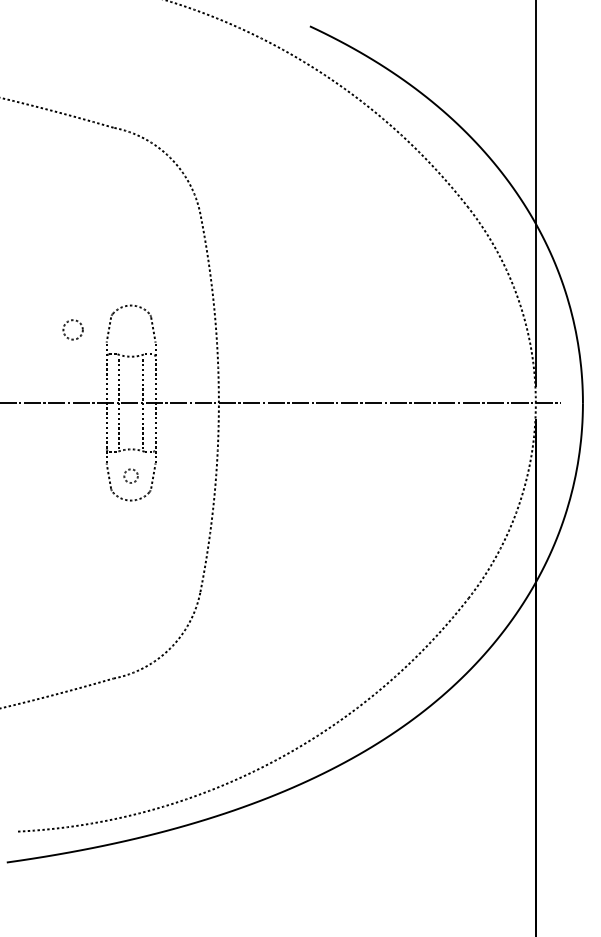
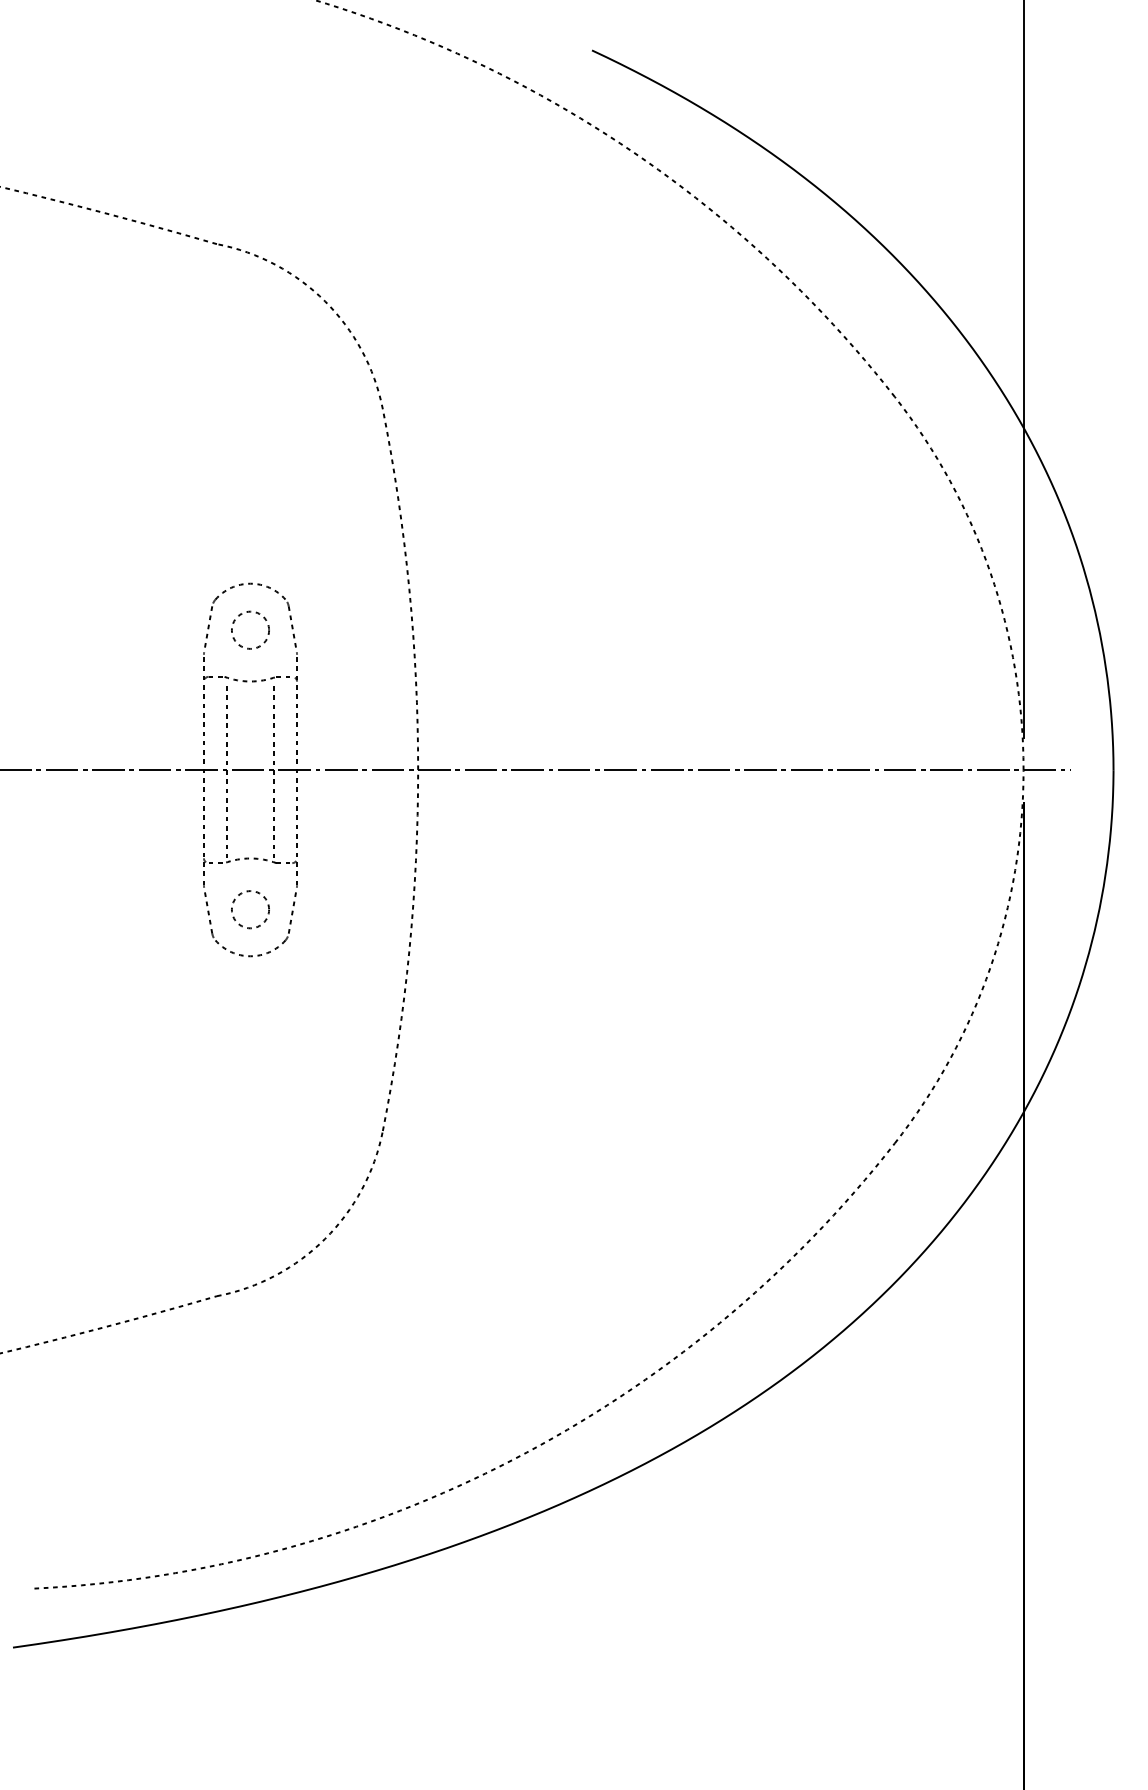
circle: (72, 329) -> (249, 629), moved
circle: (130, 475) -> (249, 908), size x1.43

